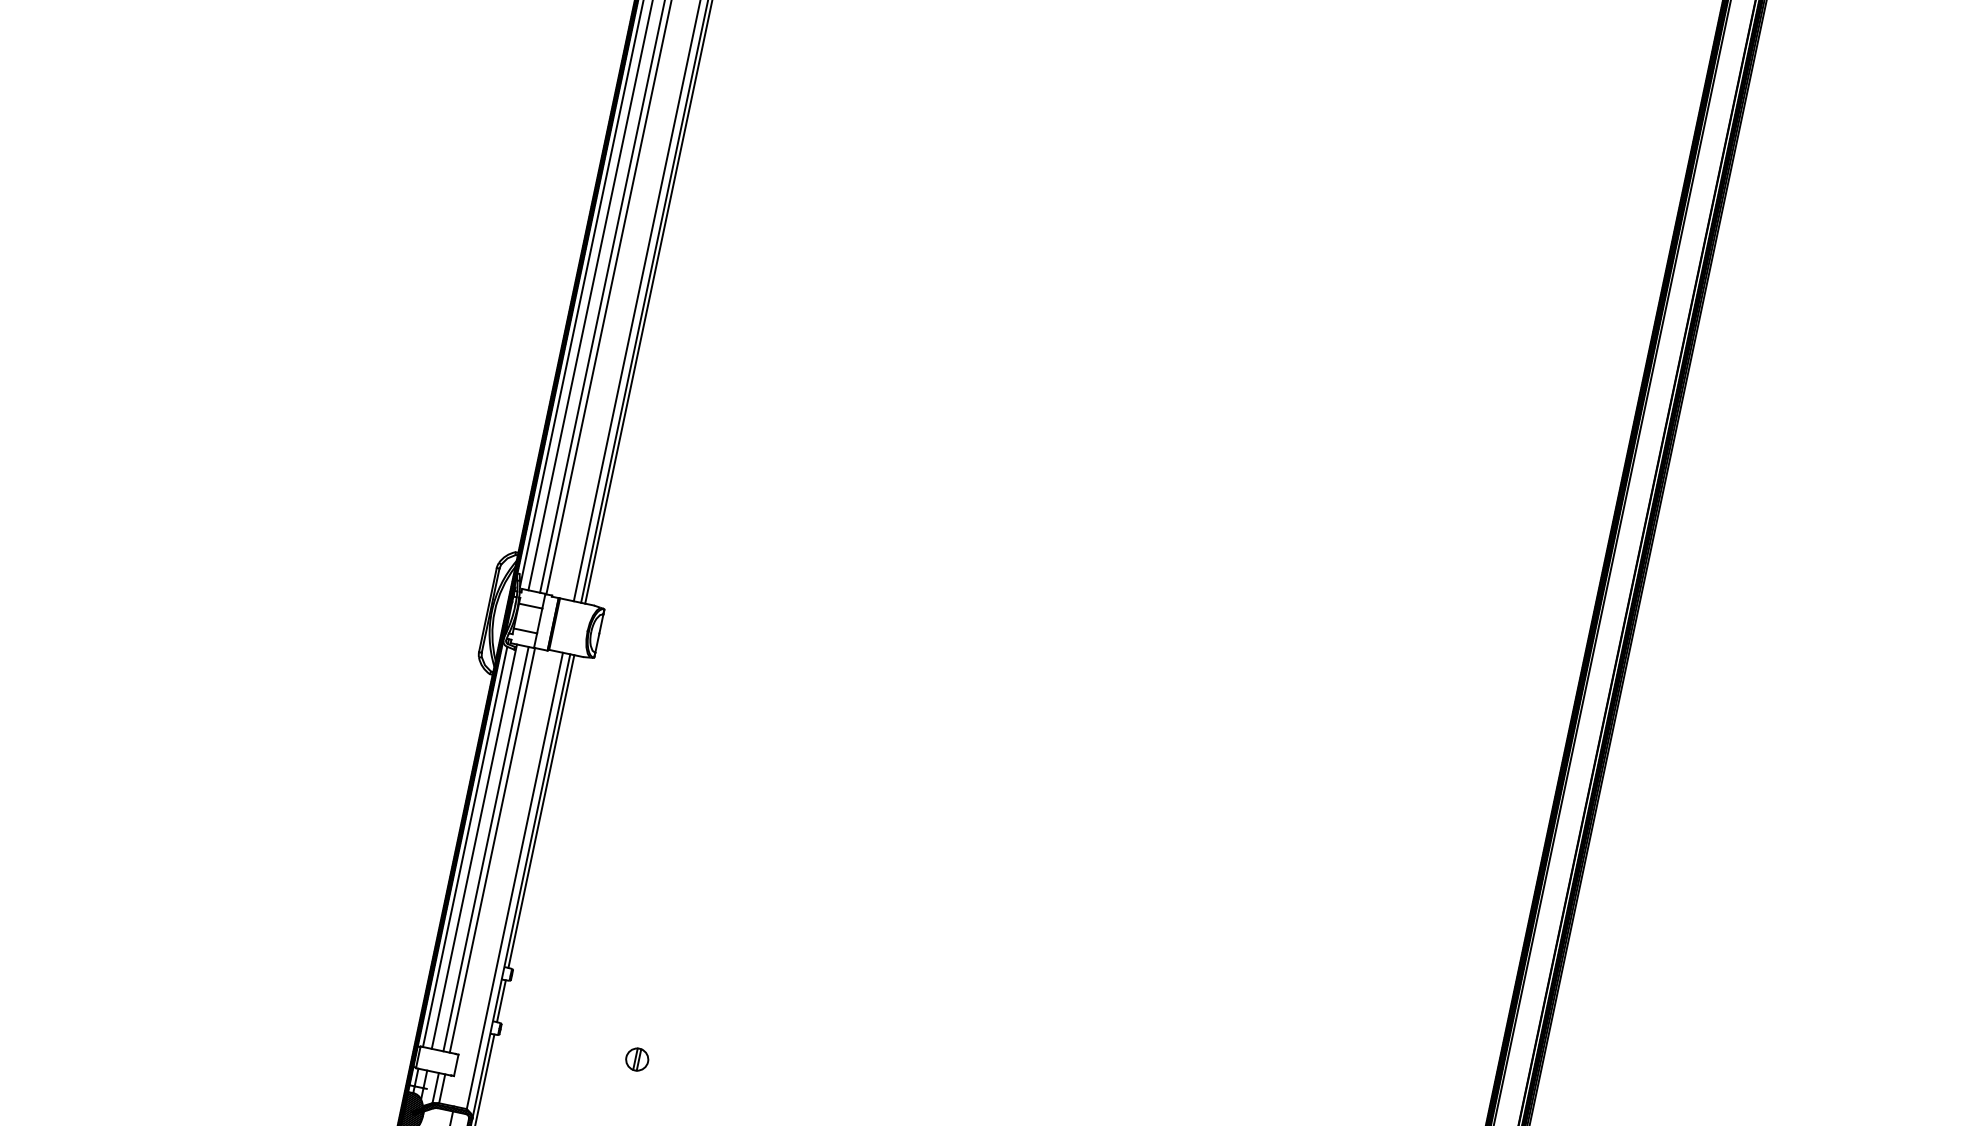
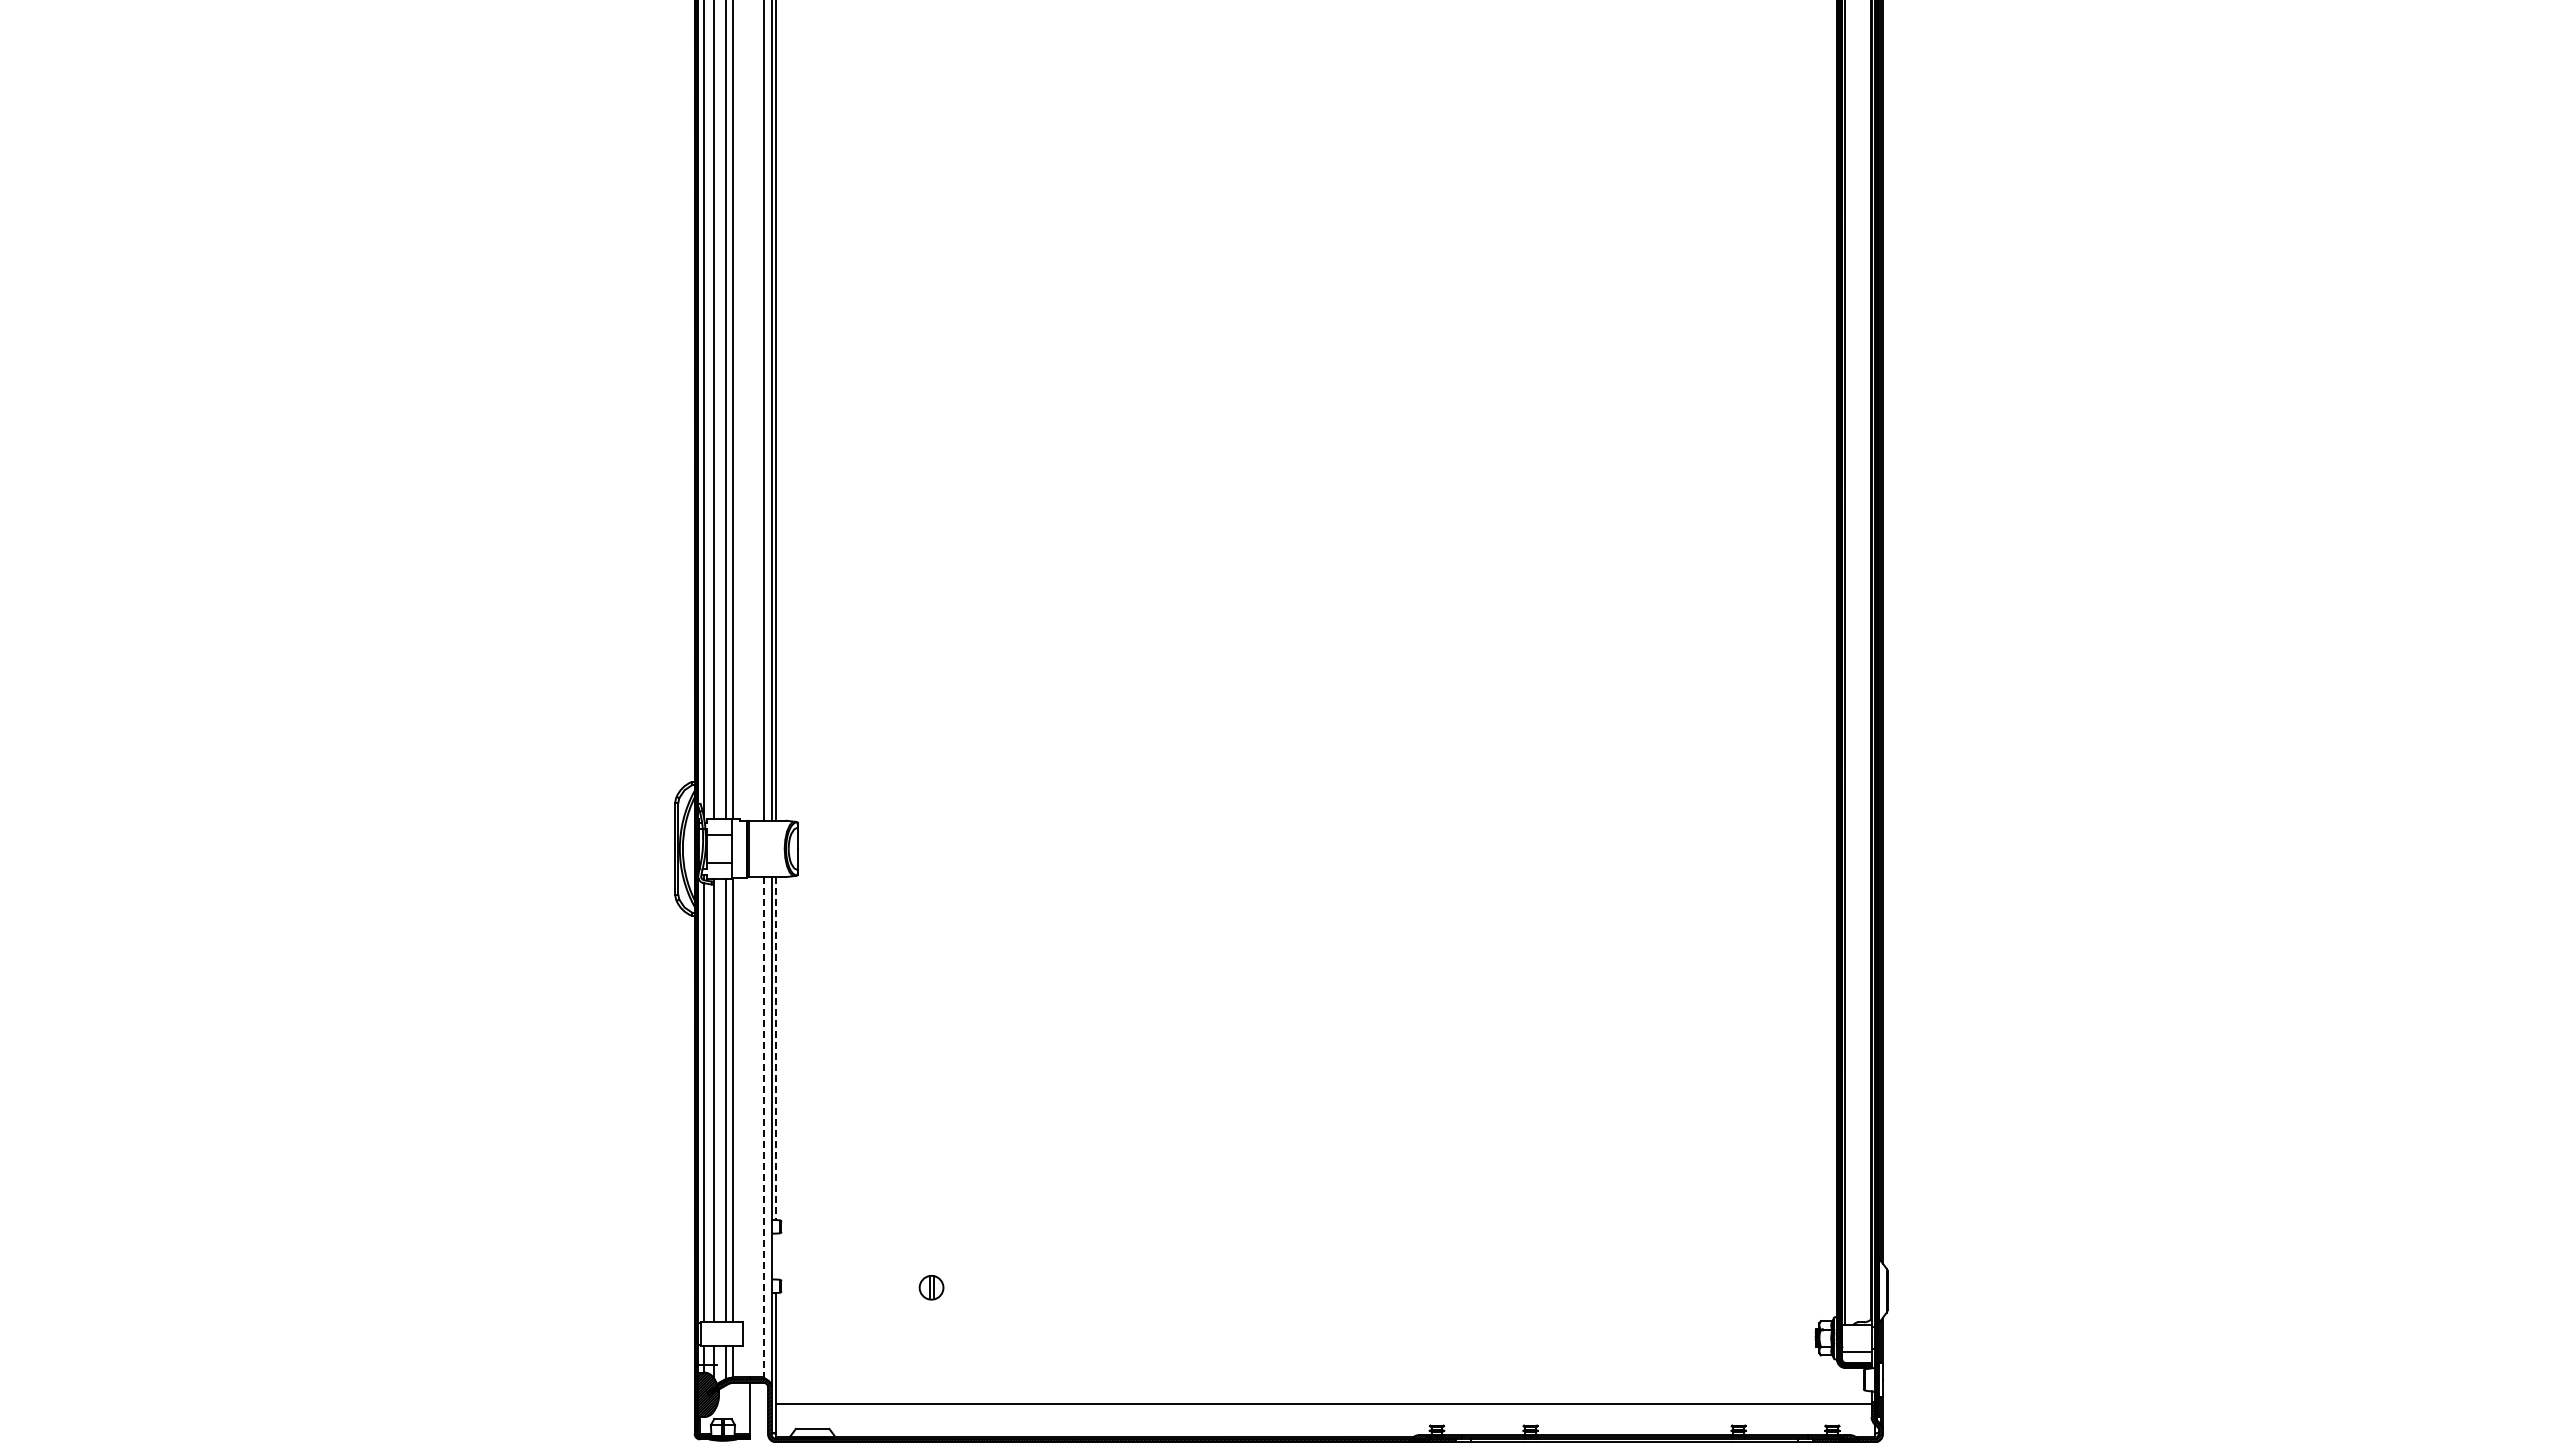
line: (541, 812) -> (776, 1049), solid -> dashed
line: (514, 881) -> (763, 1127), solid -> dashed
line: (501, 1001) -> (776, 1256), removed

